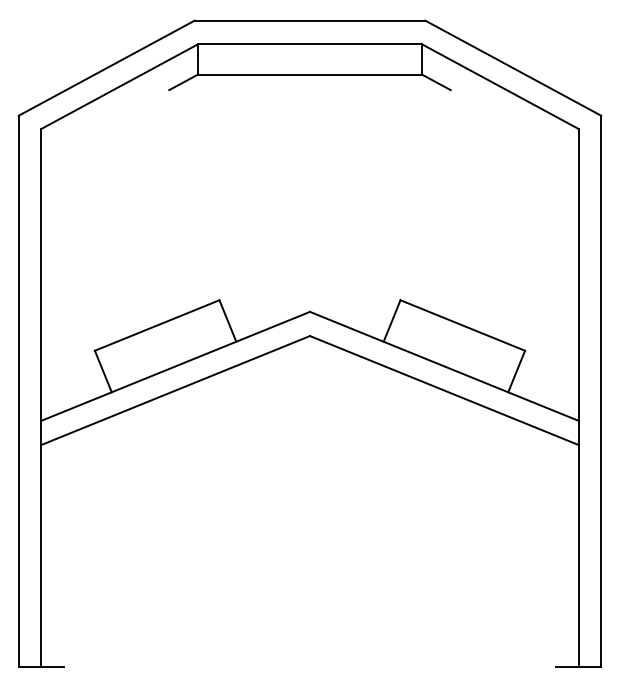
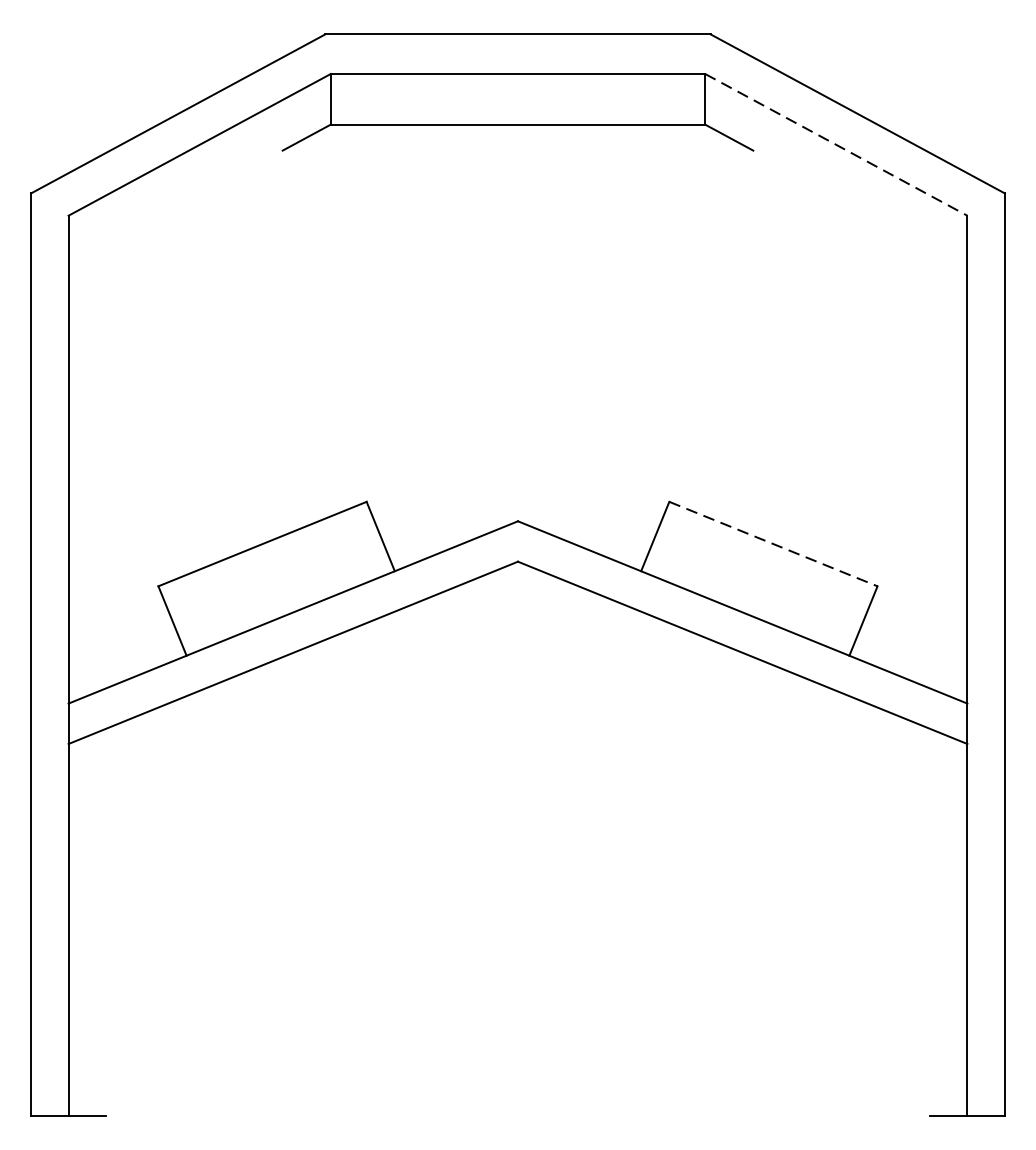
line: (500, 86) -> (836, 144), solid -> dashed
line: (463, 325) -> (774, 544), solid -> dashed

